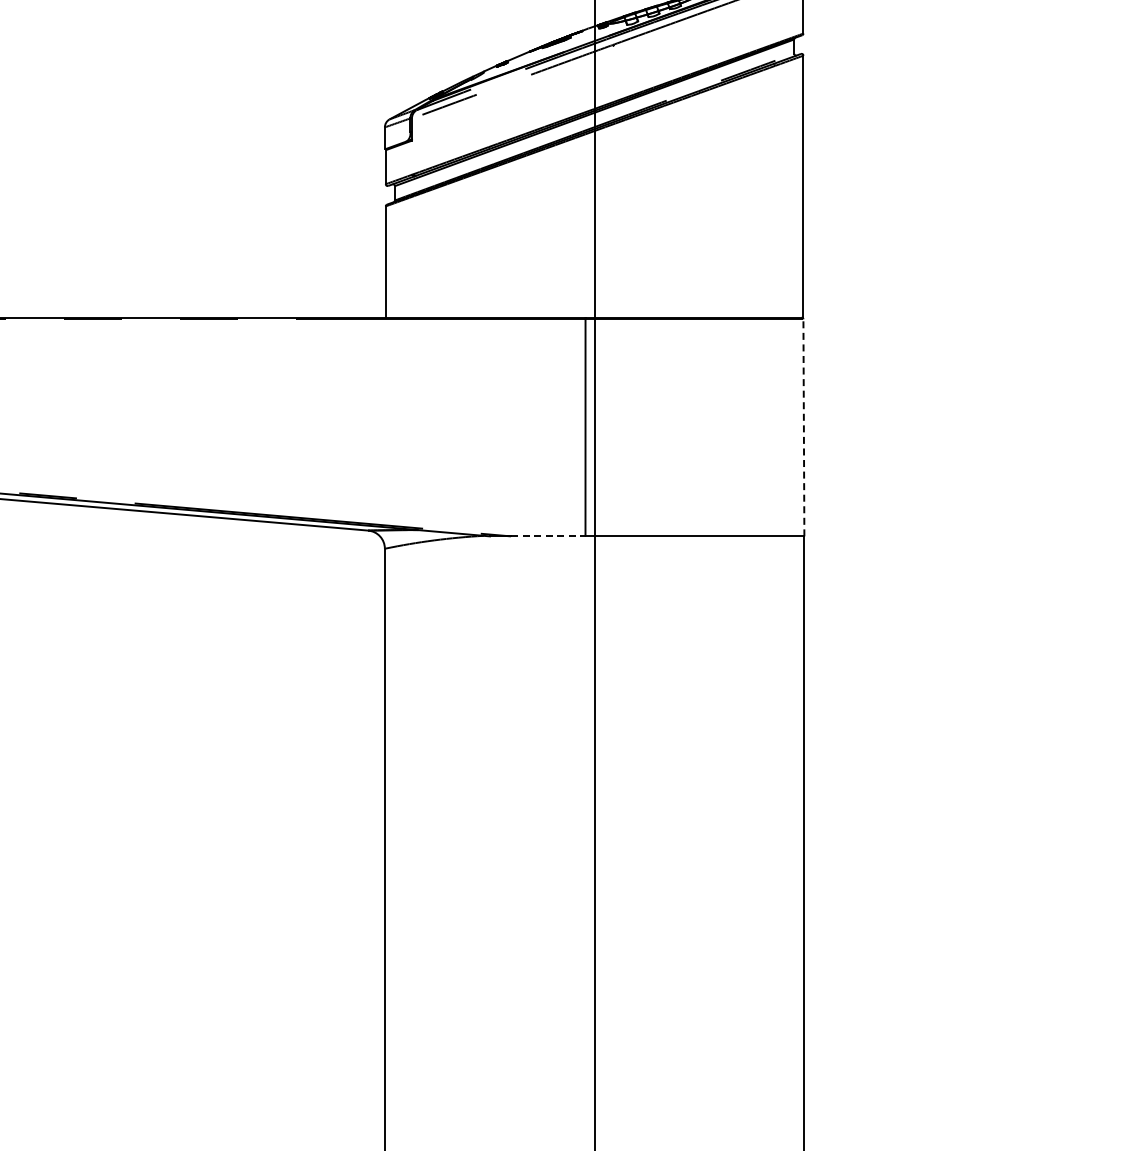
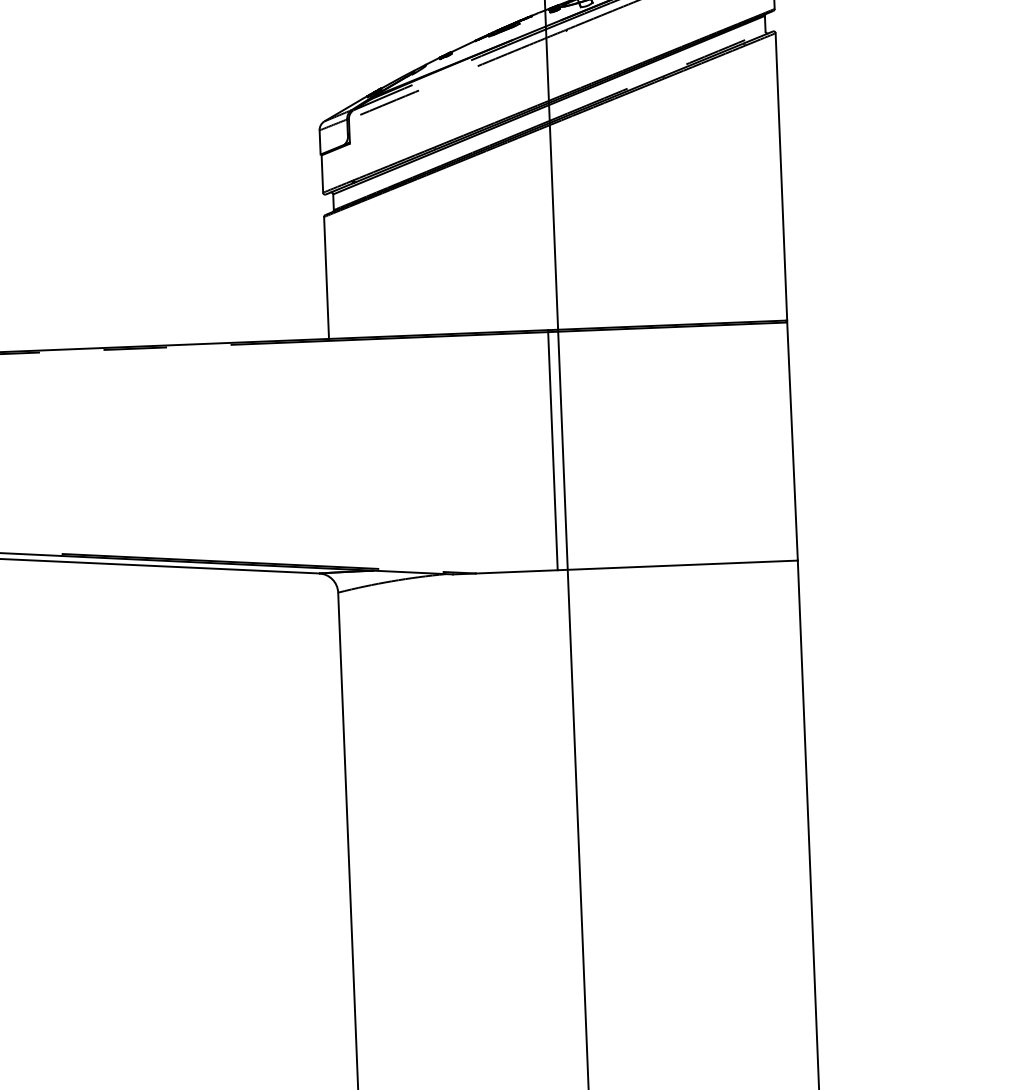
line: (803, 427) -> (792, 441), dashed -> solid
line: (548, 536) -> (517, 571), dashed -> solid

